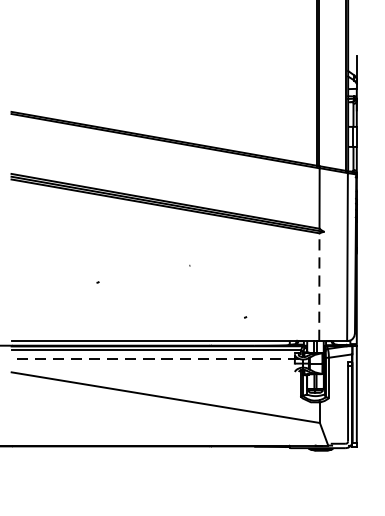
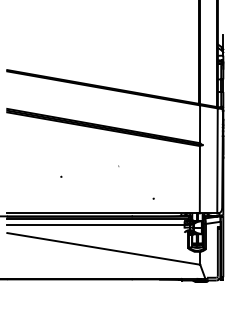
line: (318, 286) -> (199, 179), dashed -> solid
line: (154, 358) -> (96, 224), dashed -> solid

